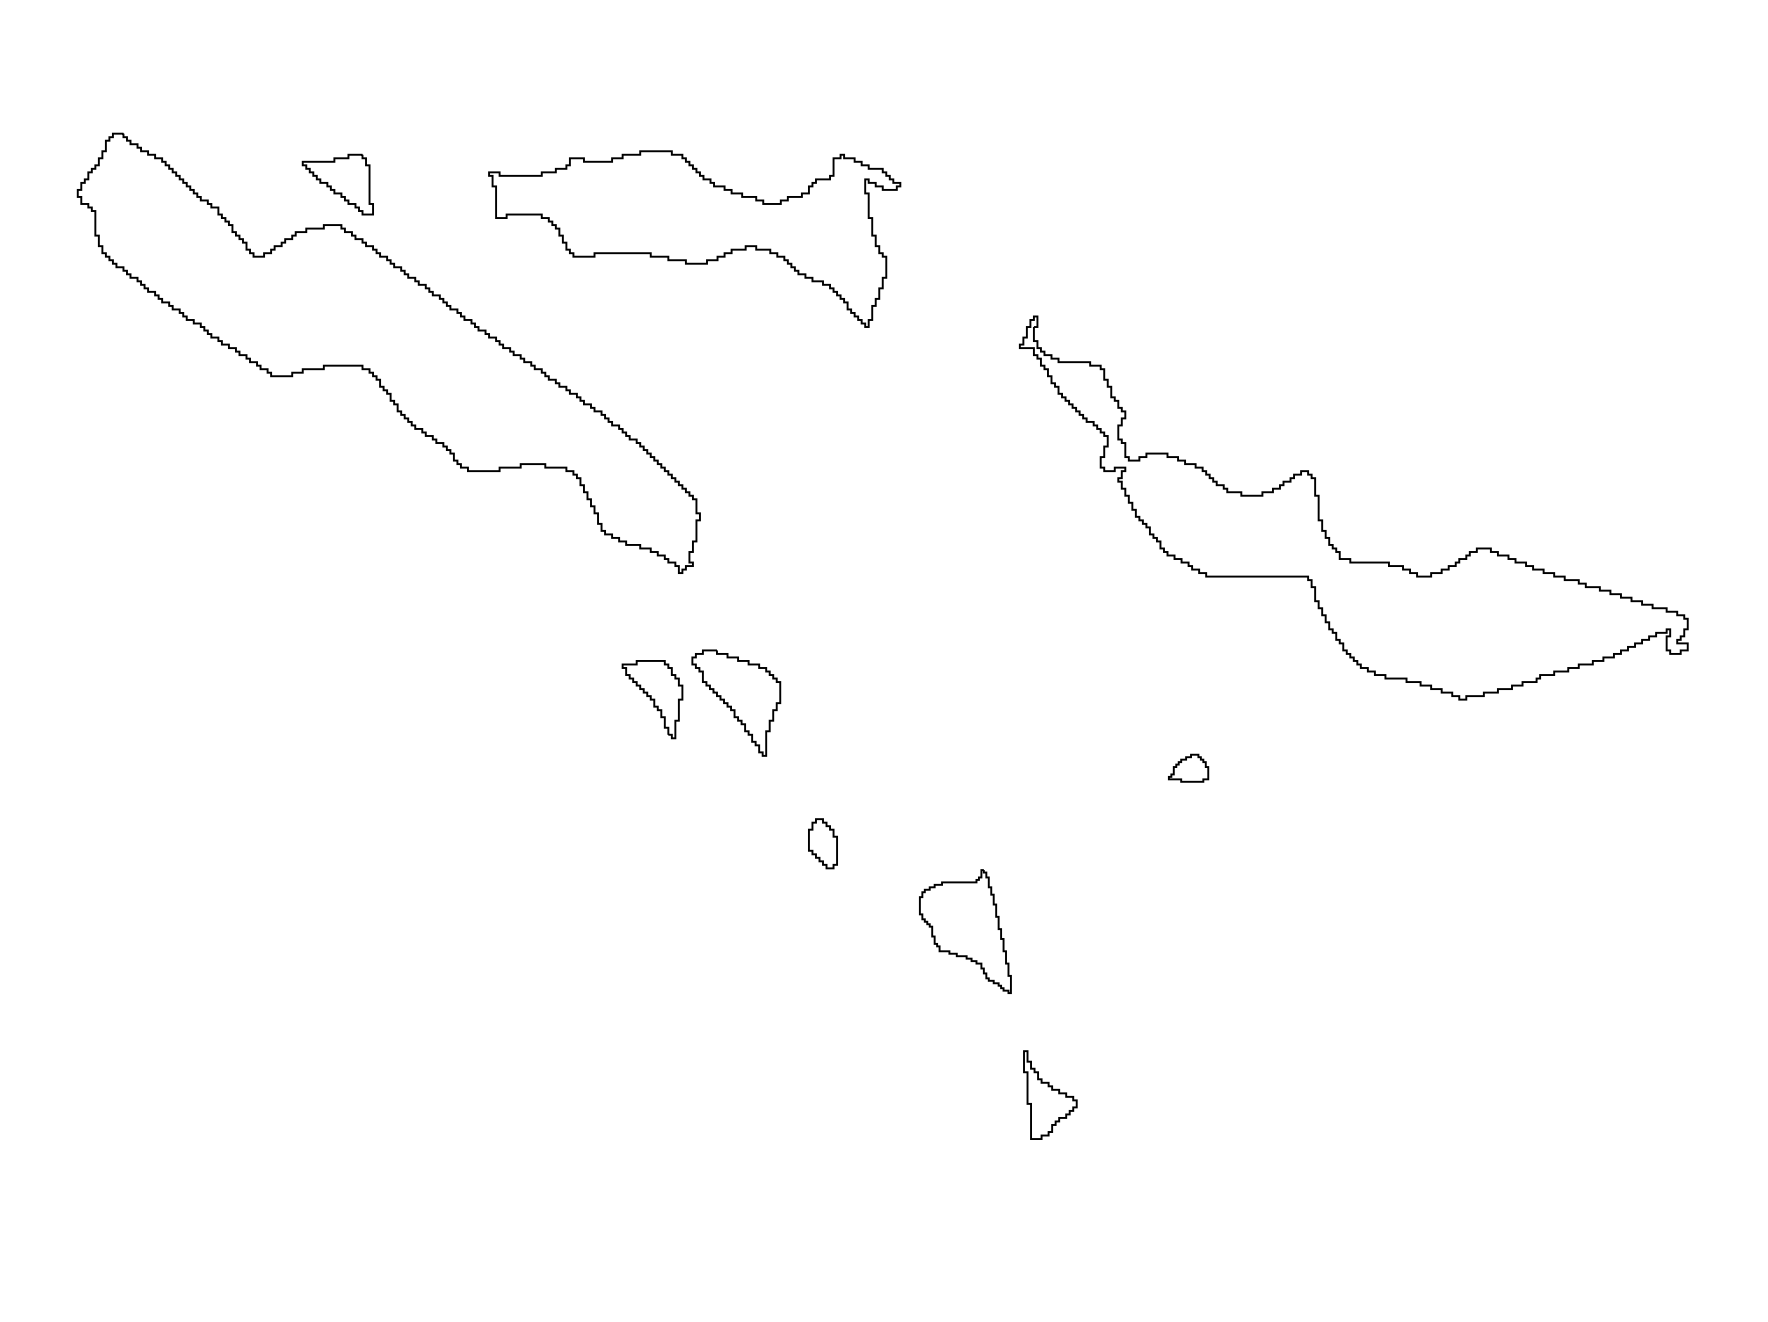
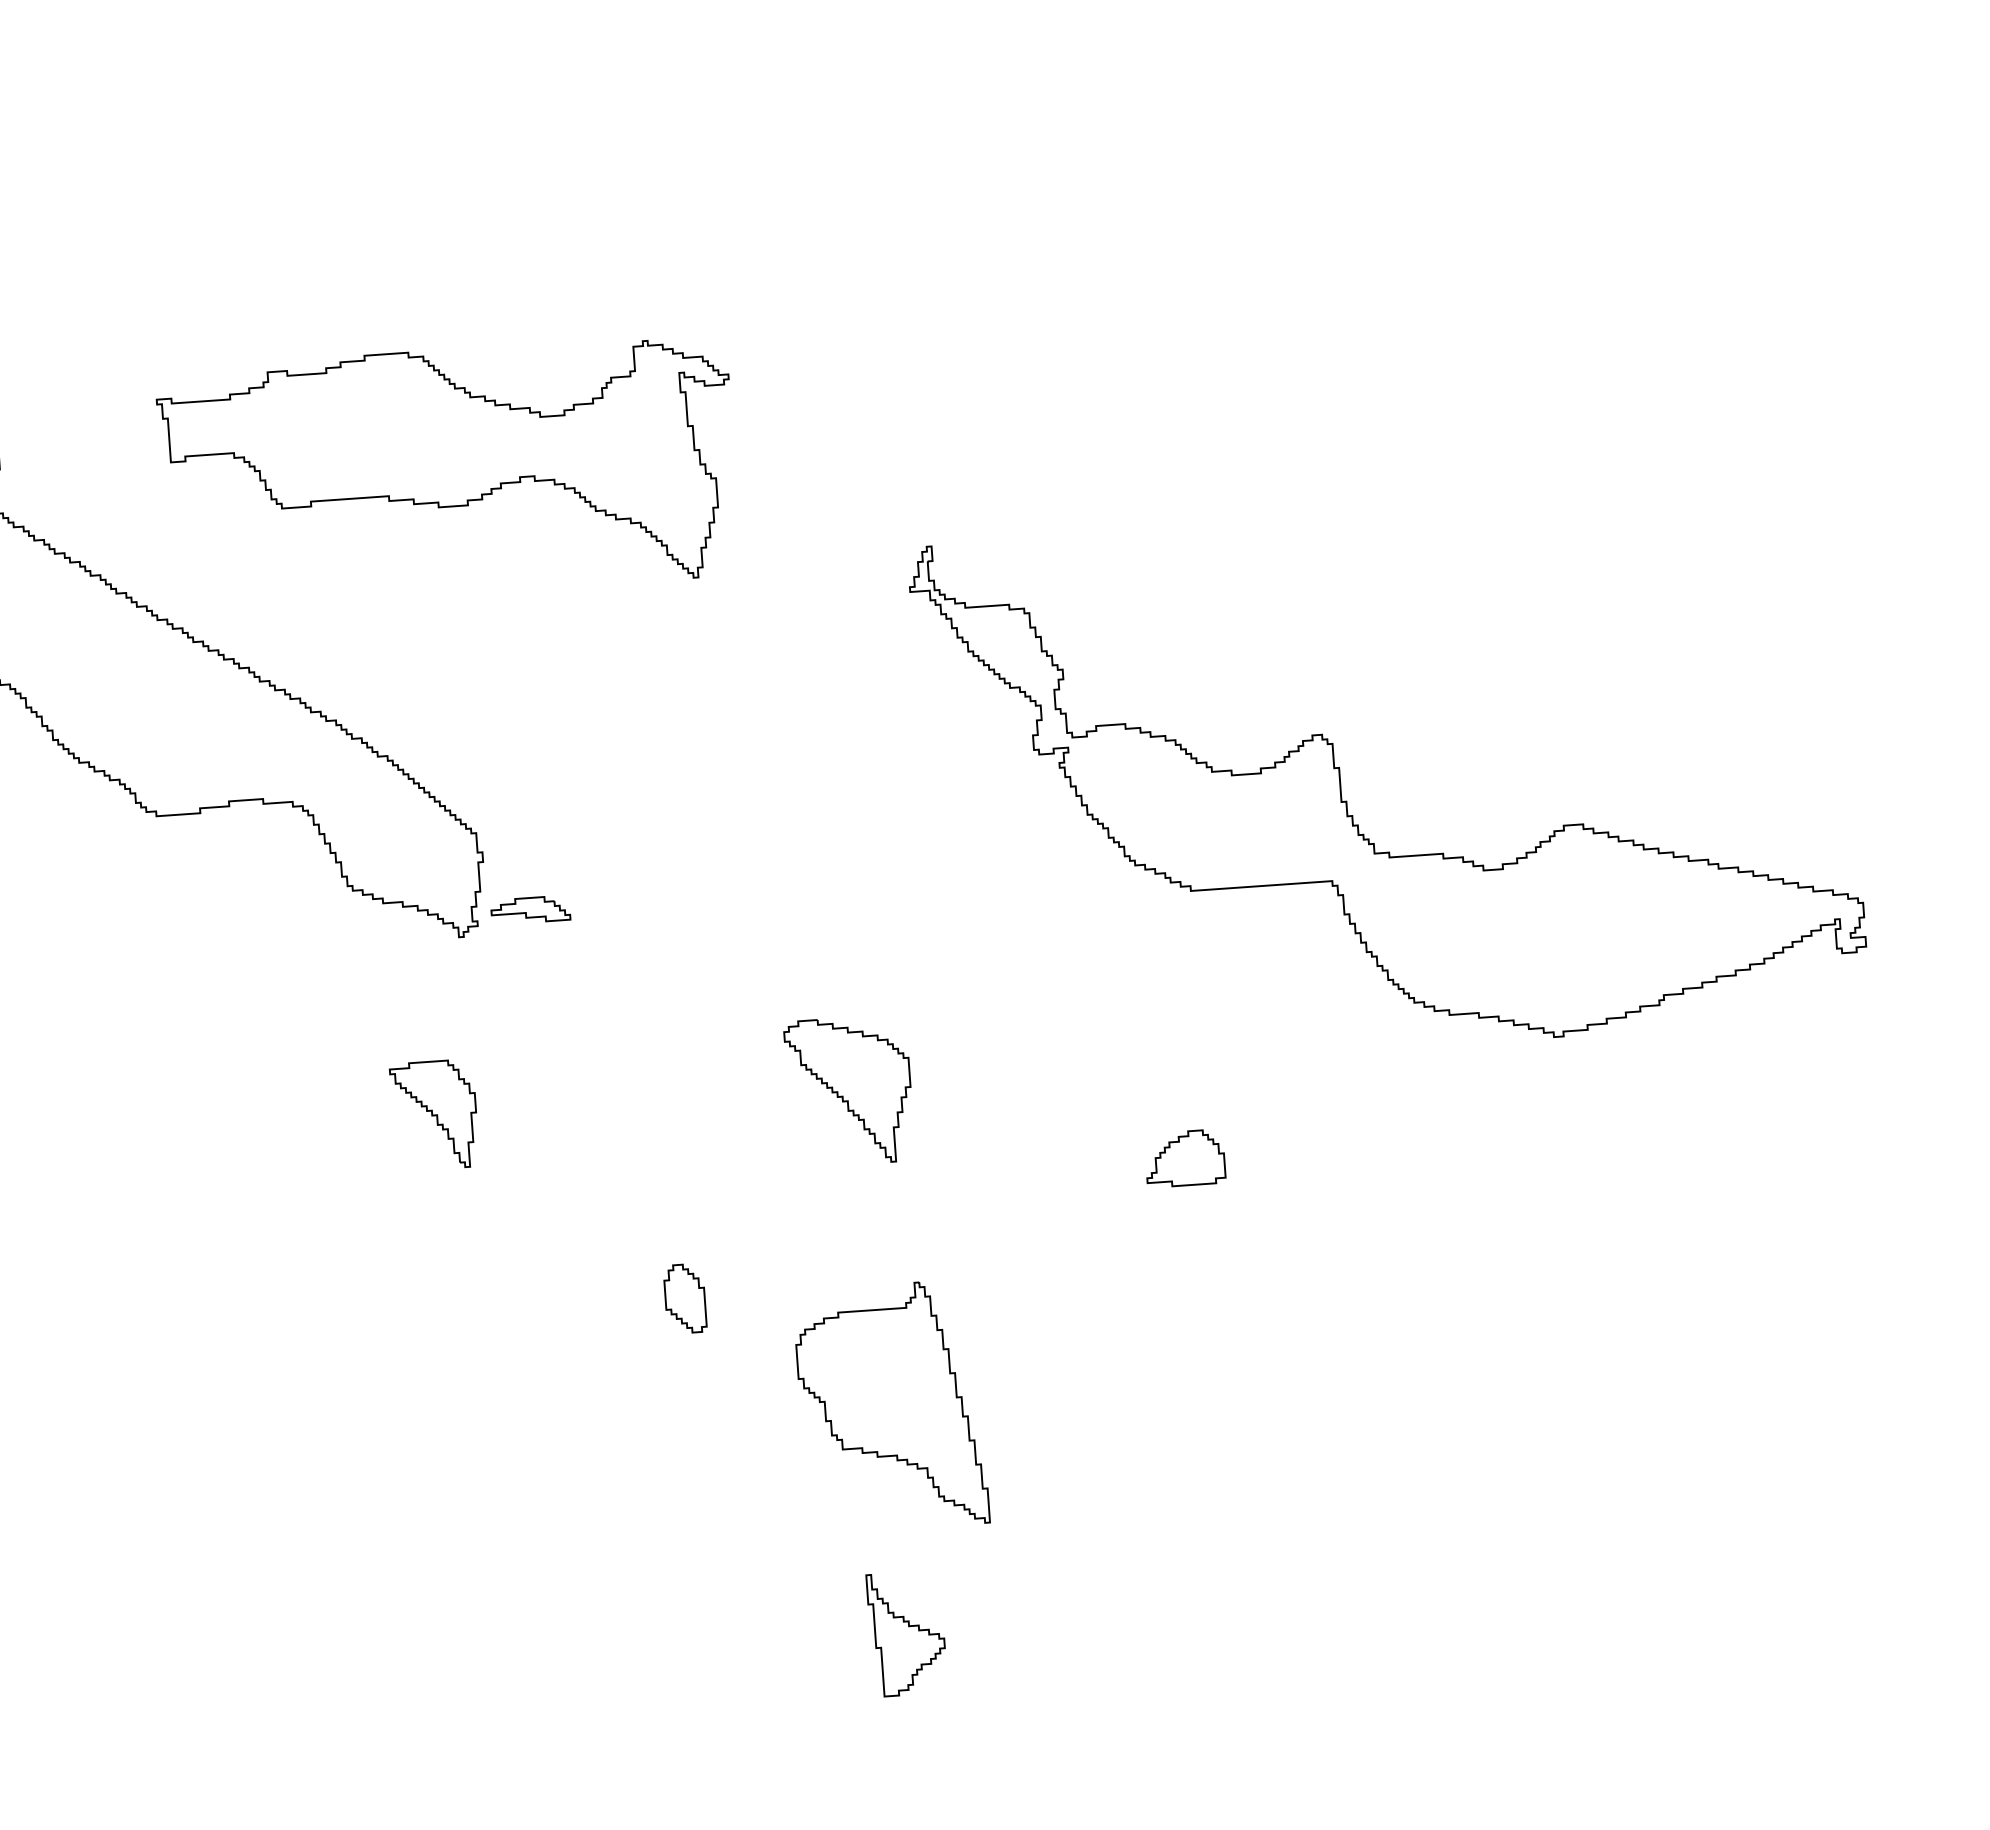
part: (731, 556) -> (530, 909), added
part: (736, 702) -> (849, 1090), moved
part: (1188, 768) -> (1185, 1158), size x1.43
part: (965, 931) -> (891, 1406), size x1.43
part: (1050, 1094) -> (907, 1632), moved

